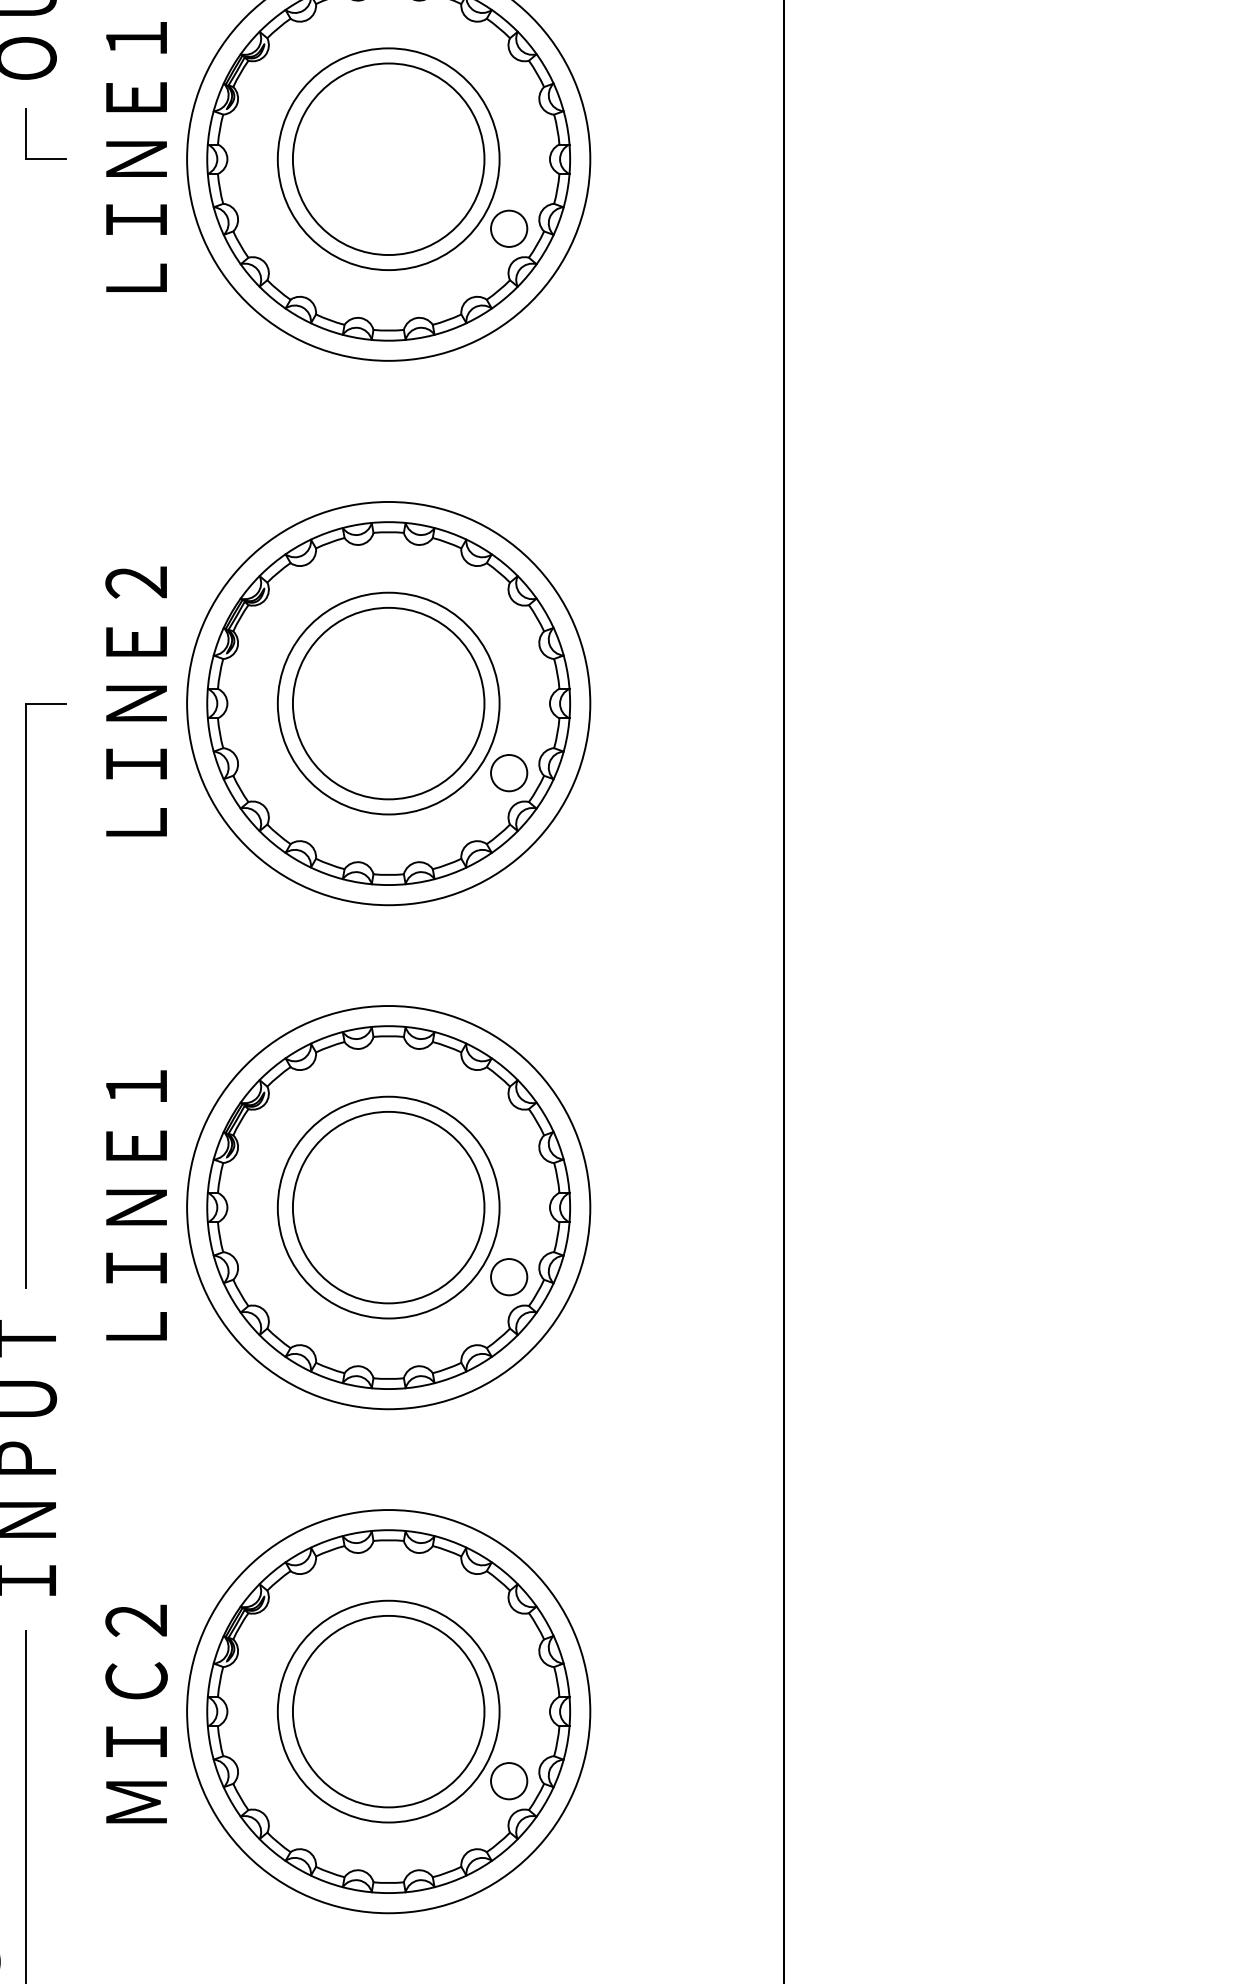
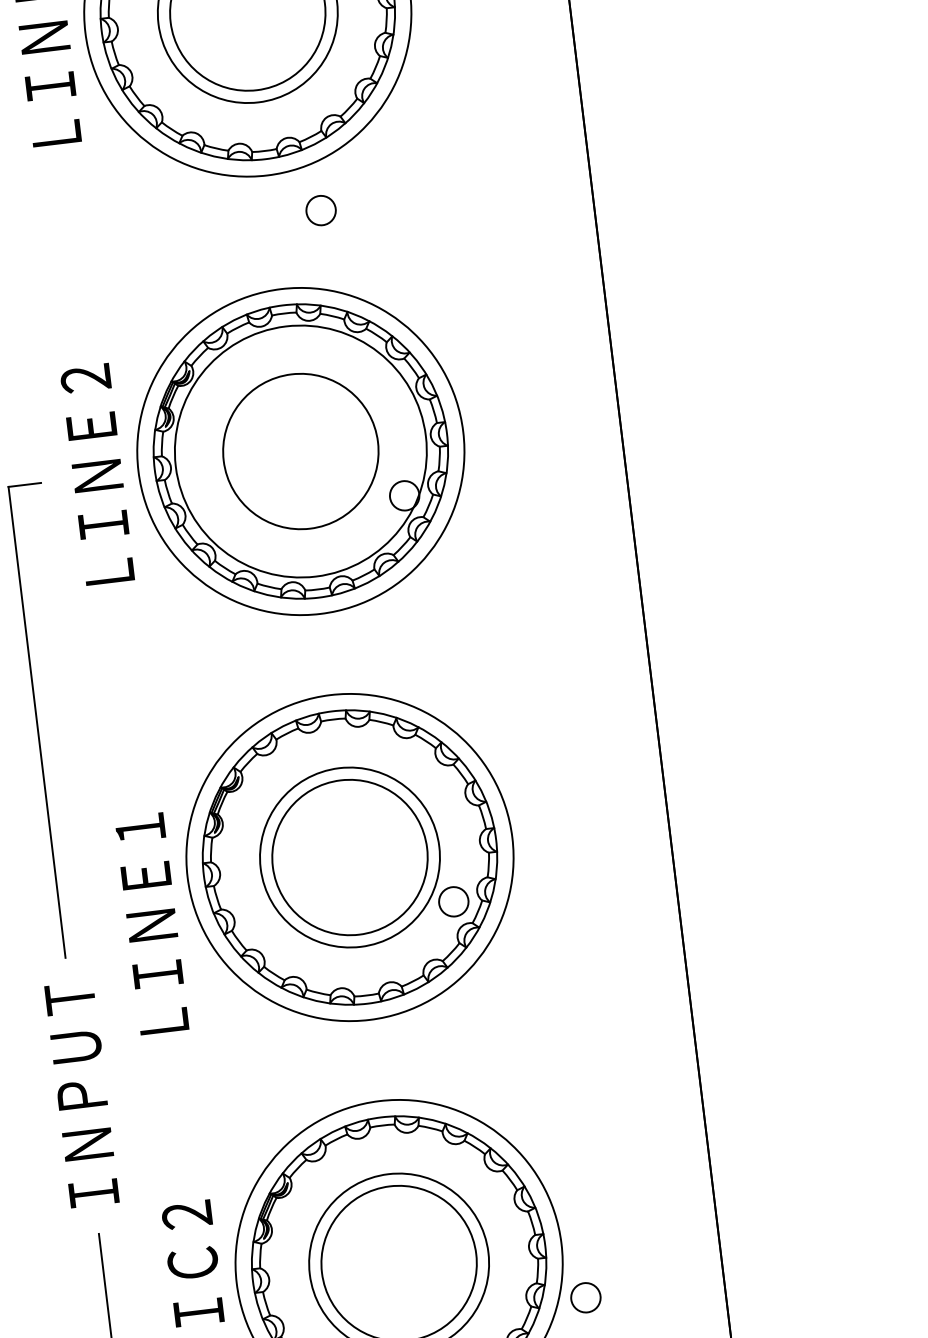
circle: (509, 228) -> (321, 210), moved
circle: (388, 703) -> (300, 451), size x1.4
text: (136, 1205) -> (151, 923), moved
circle: (509, 1781) -> (586, 1297), moved

